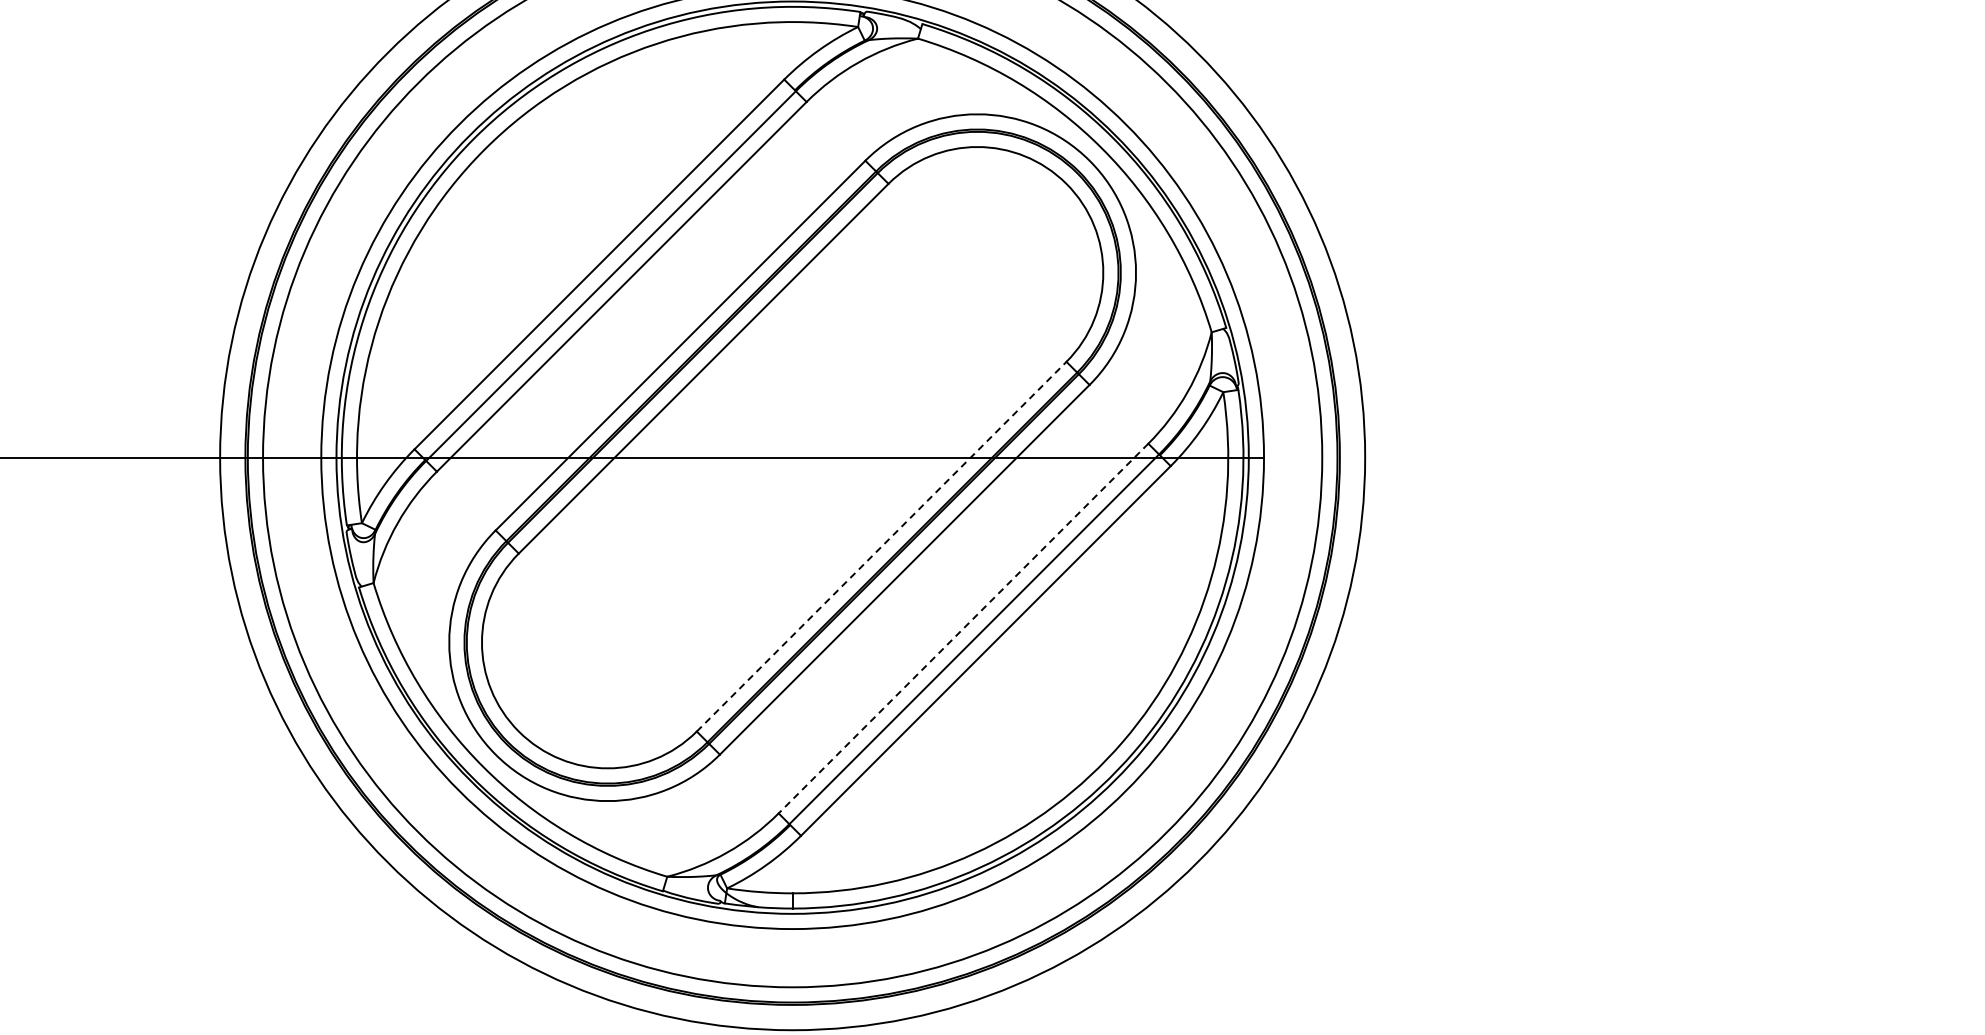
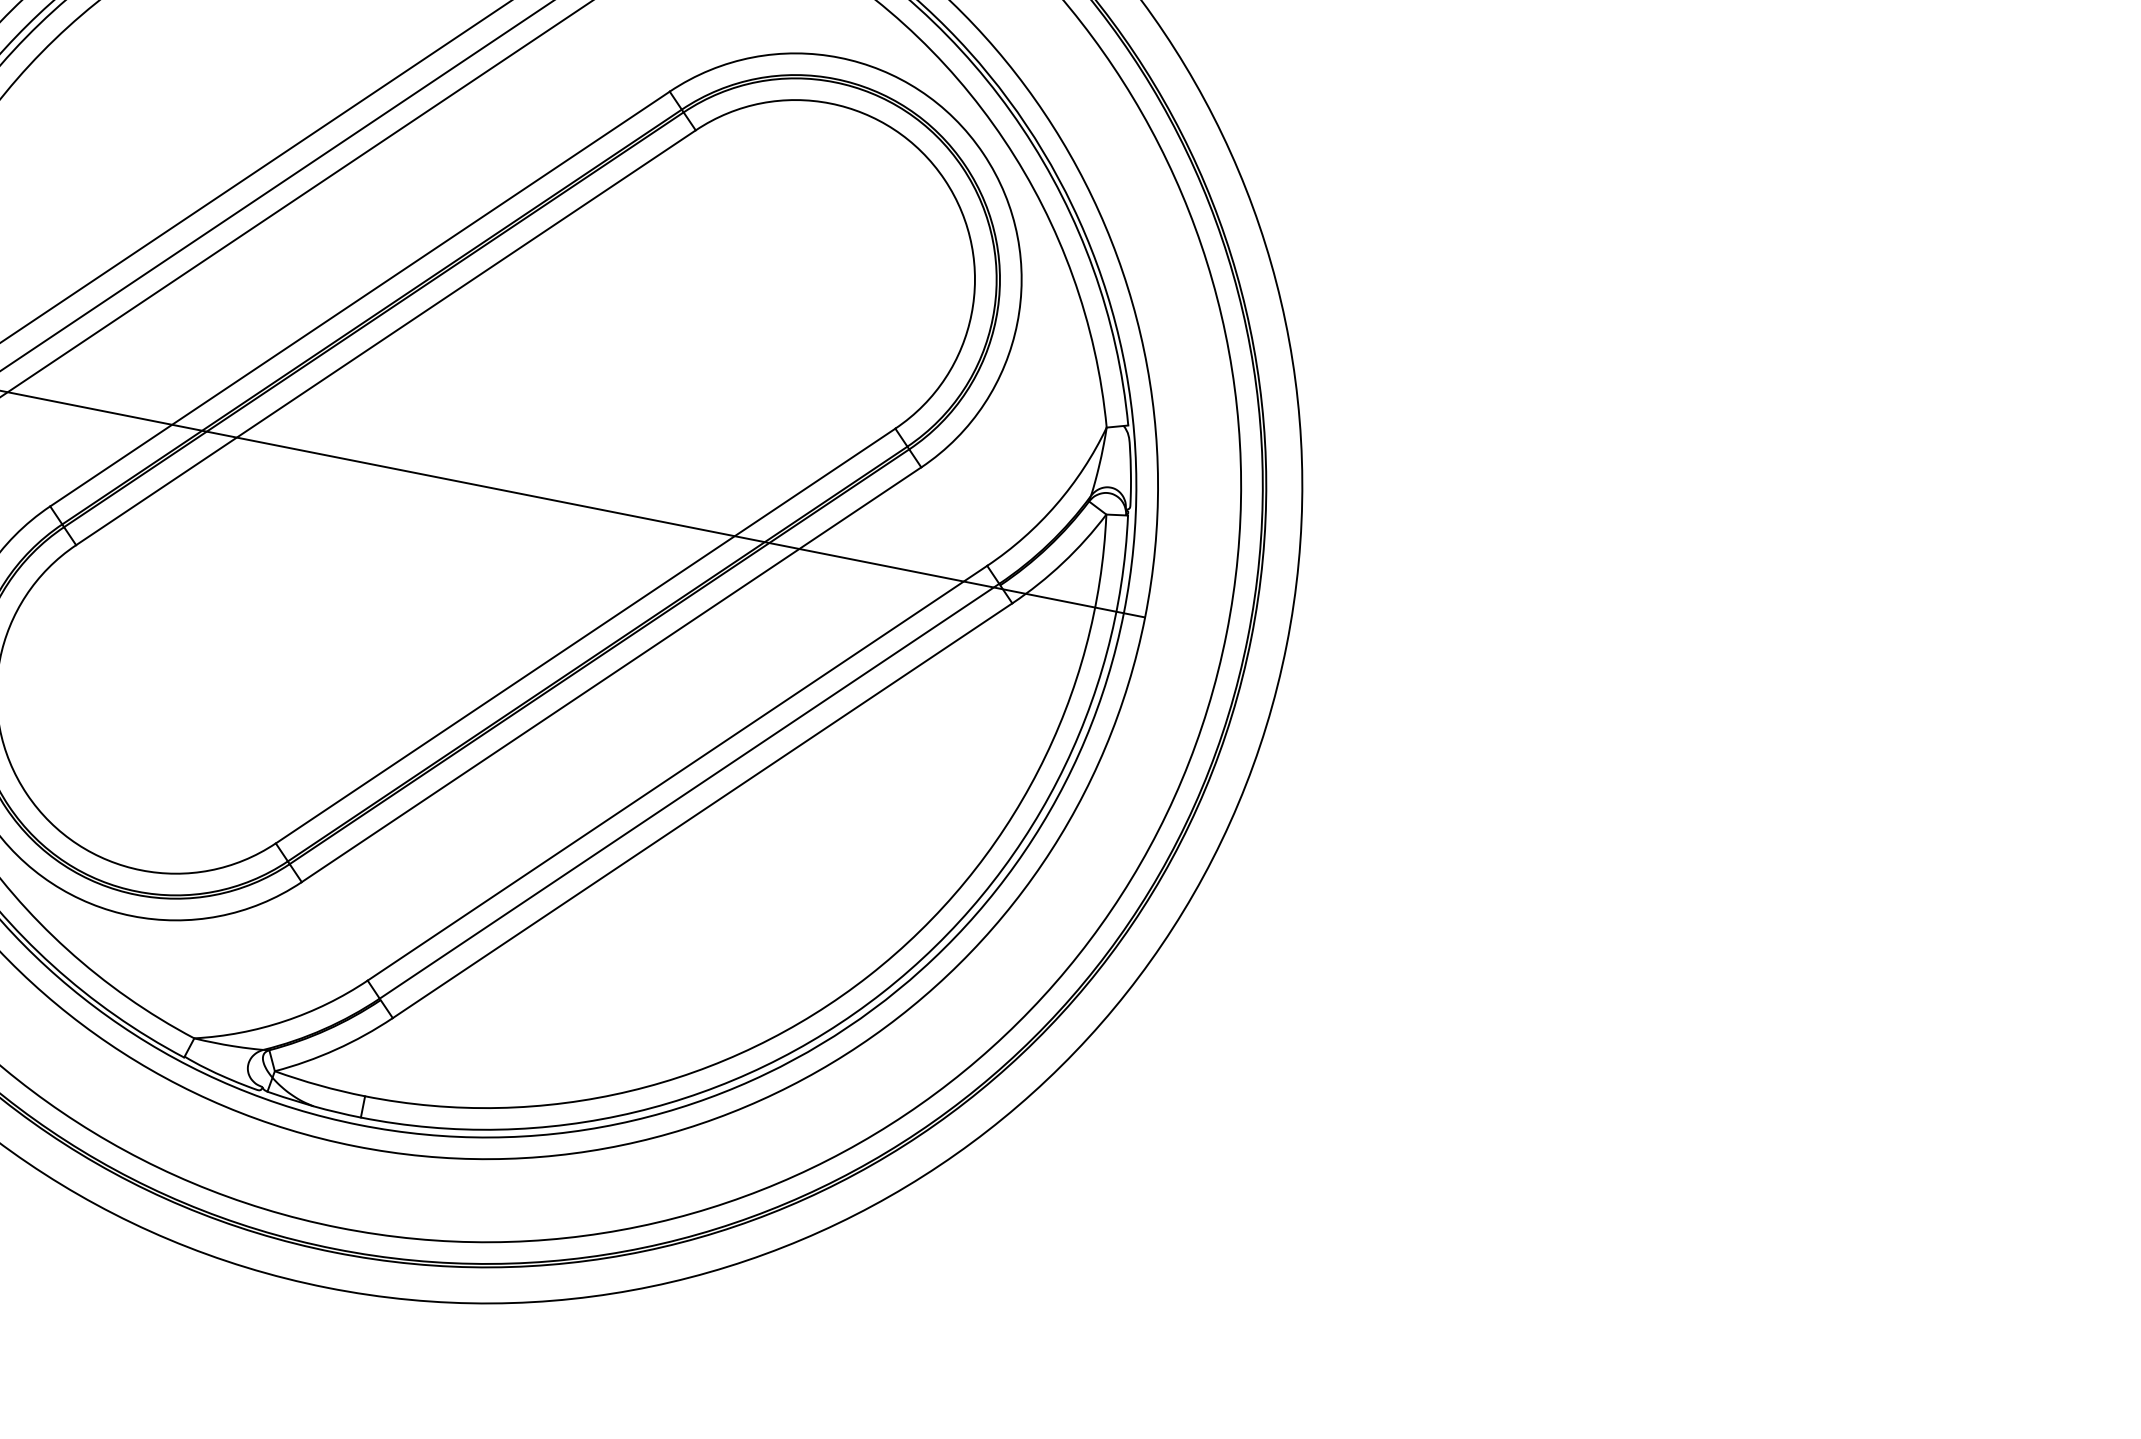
line: (882, 546) -> (586, 635), dashed -> solid
line: (963, 628) -> (677, 773), dashed -> solid

